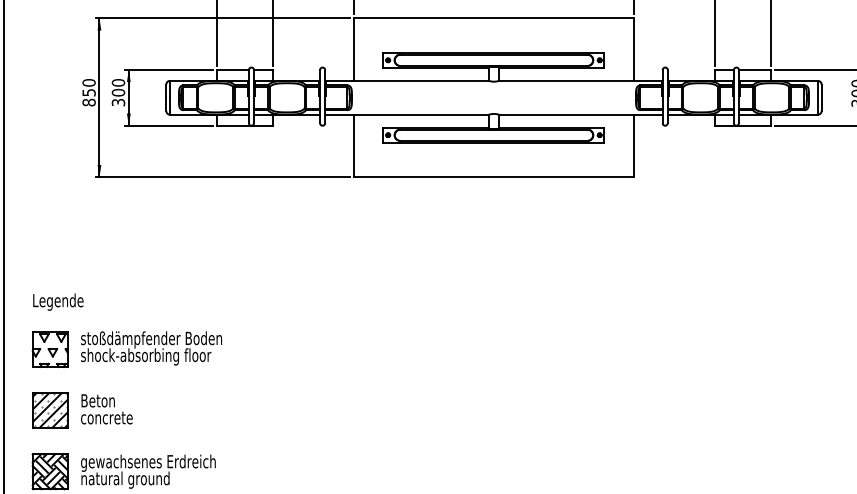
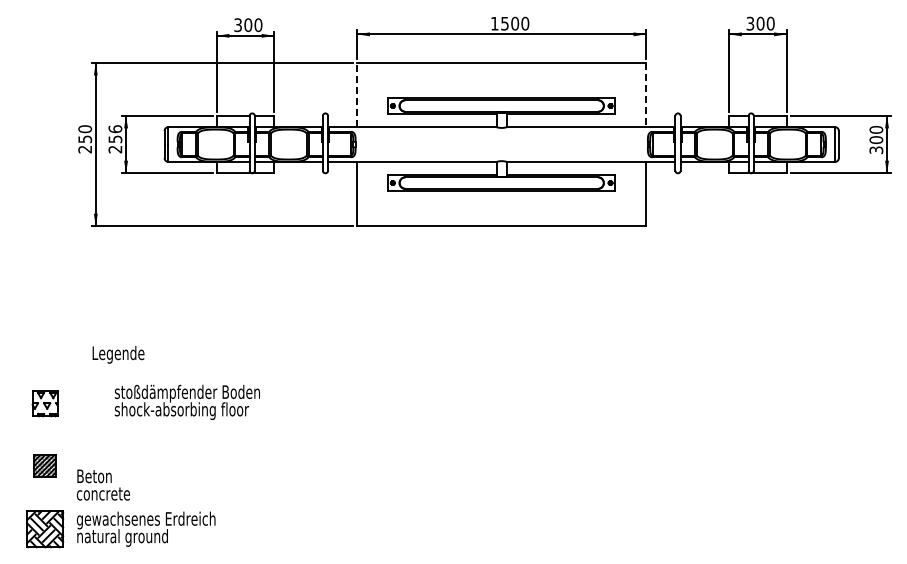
line: (353, 49) -> (357, 94), solid -> dashed
line: (634, 50) -> (646, 95), solid -> dashed
text: (118, 92) -> (115, 139), 300 -> 256
text: (89, 102) -> (85, 149), 850 -> 250
text: (58, 301) -> (118, 354), moved
text: (150, 347) -> (186, 401), moved
part: (50, 349) -> (45, 403), size x0.7
text: (105, 408) -> (102, 484), moved
part: (49, 409) -> (44, 465), size x0.6

